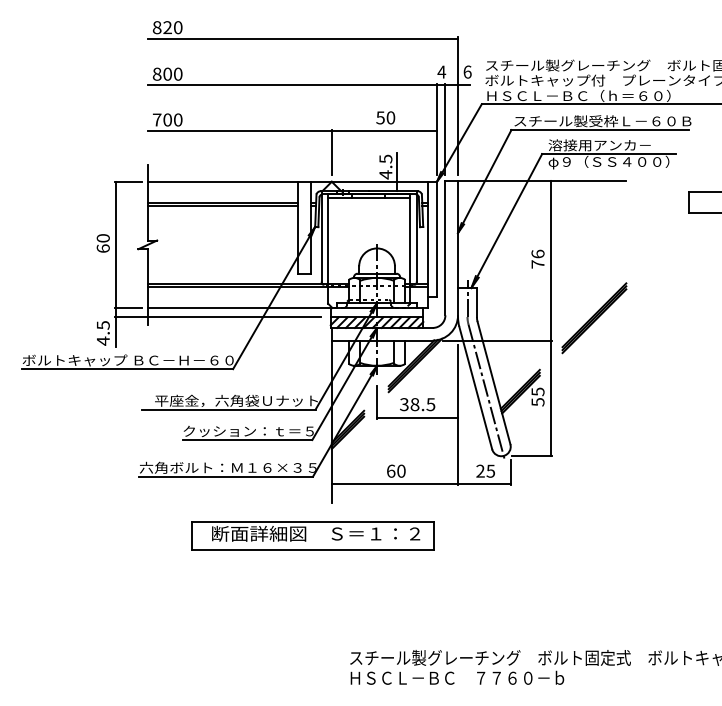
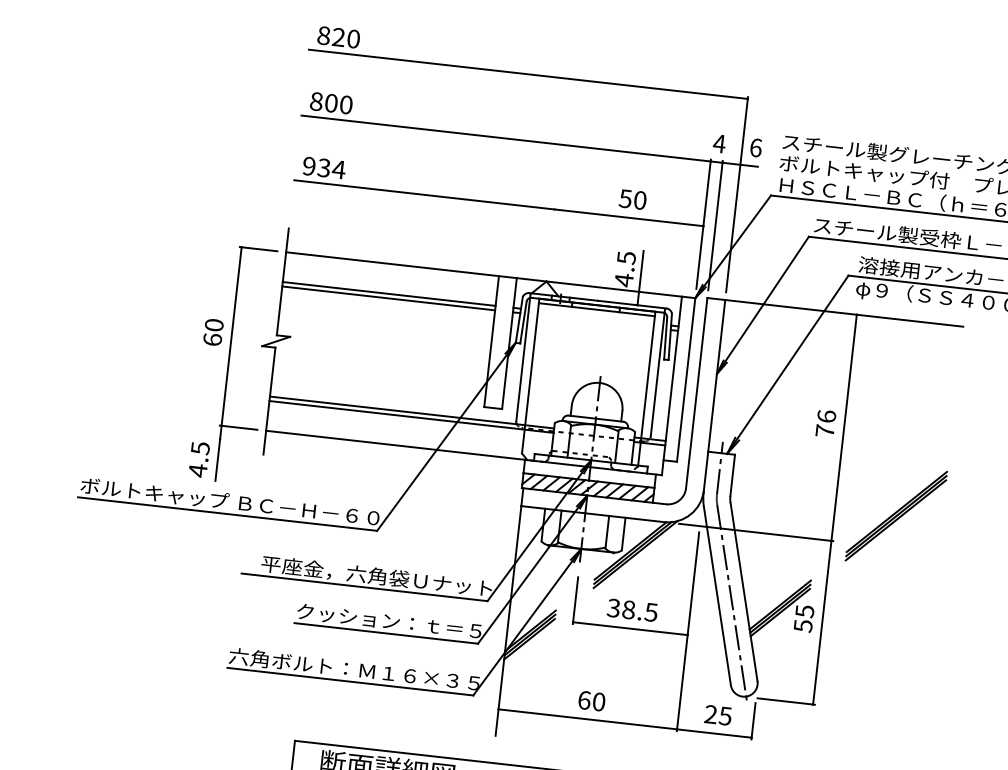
text: (167, 119) -> (323, 167), 700 -> 934
line: (331, 152) -> (550, 239), removed
line: (218, 317) -> (364, 455), removed

